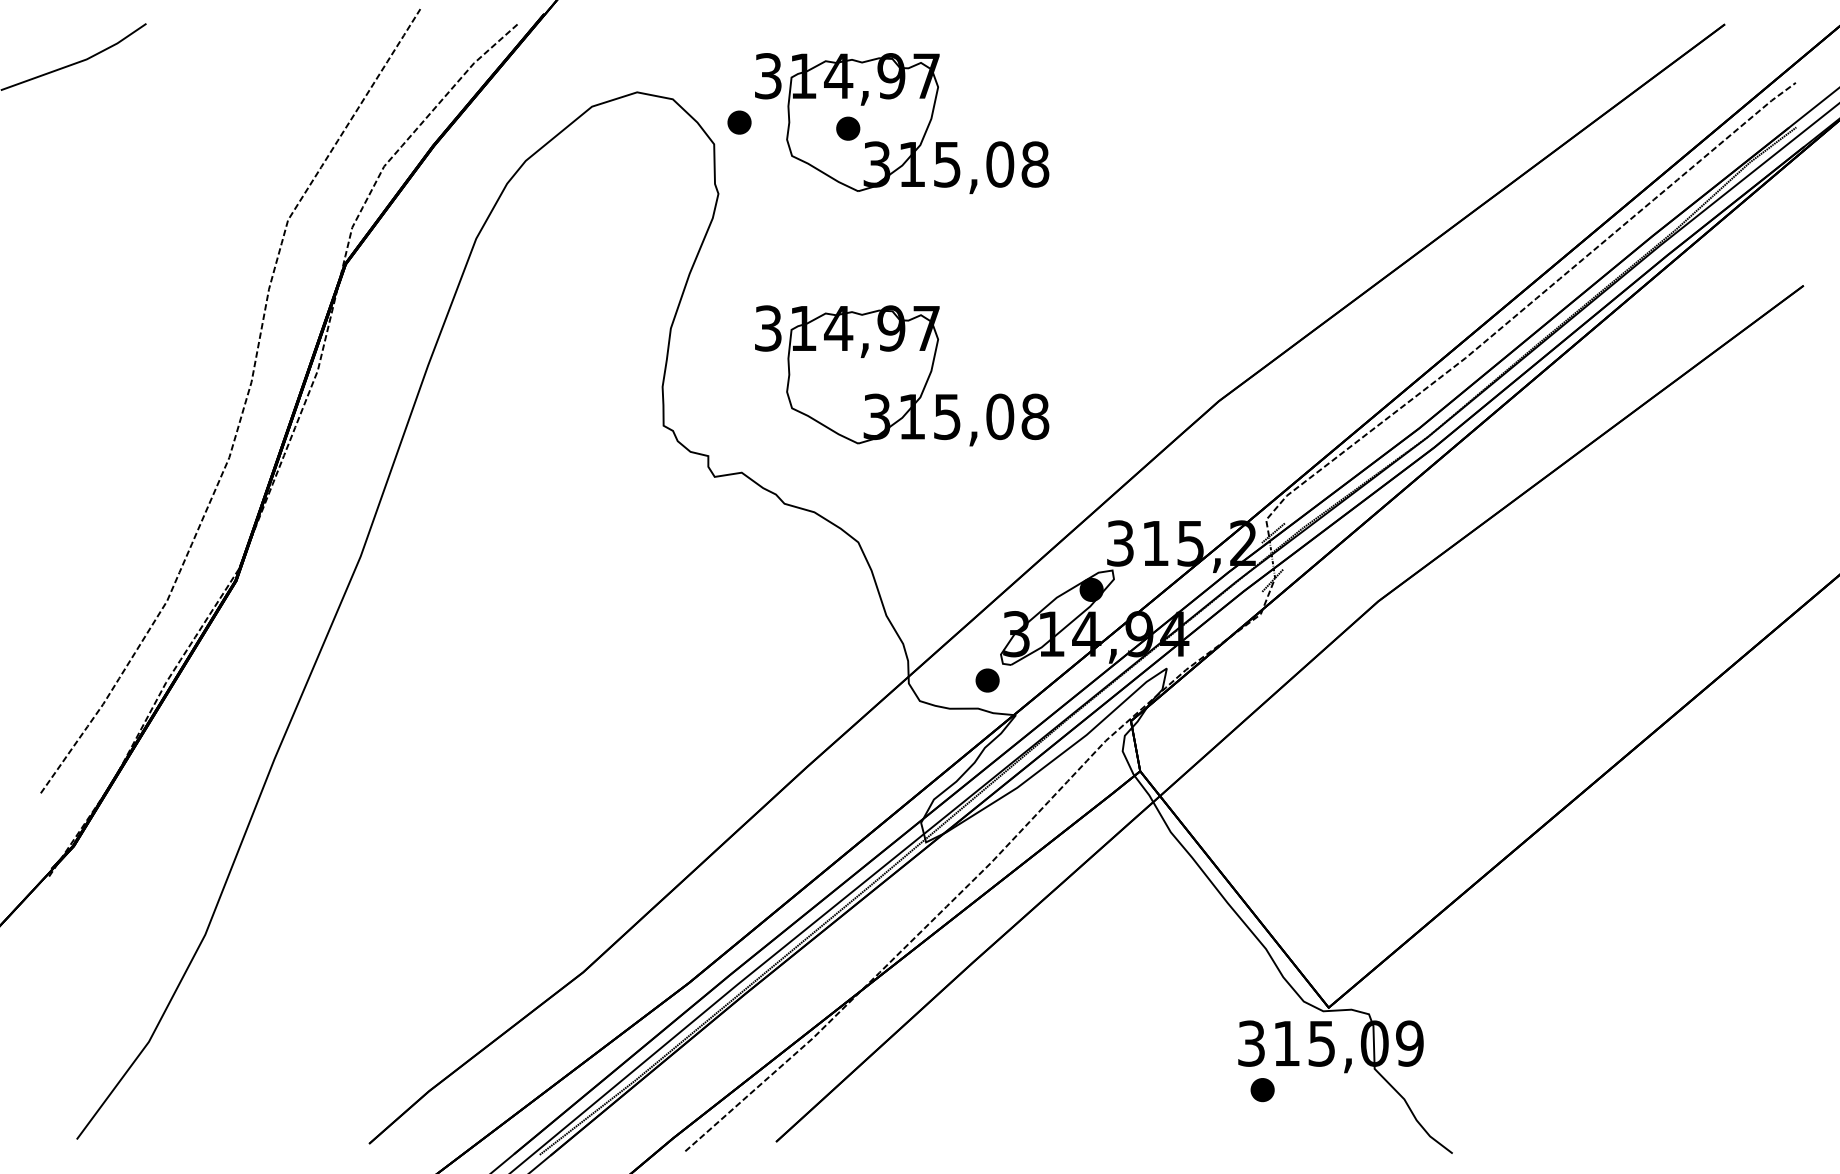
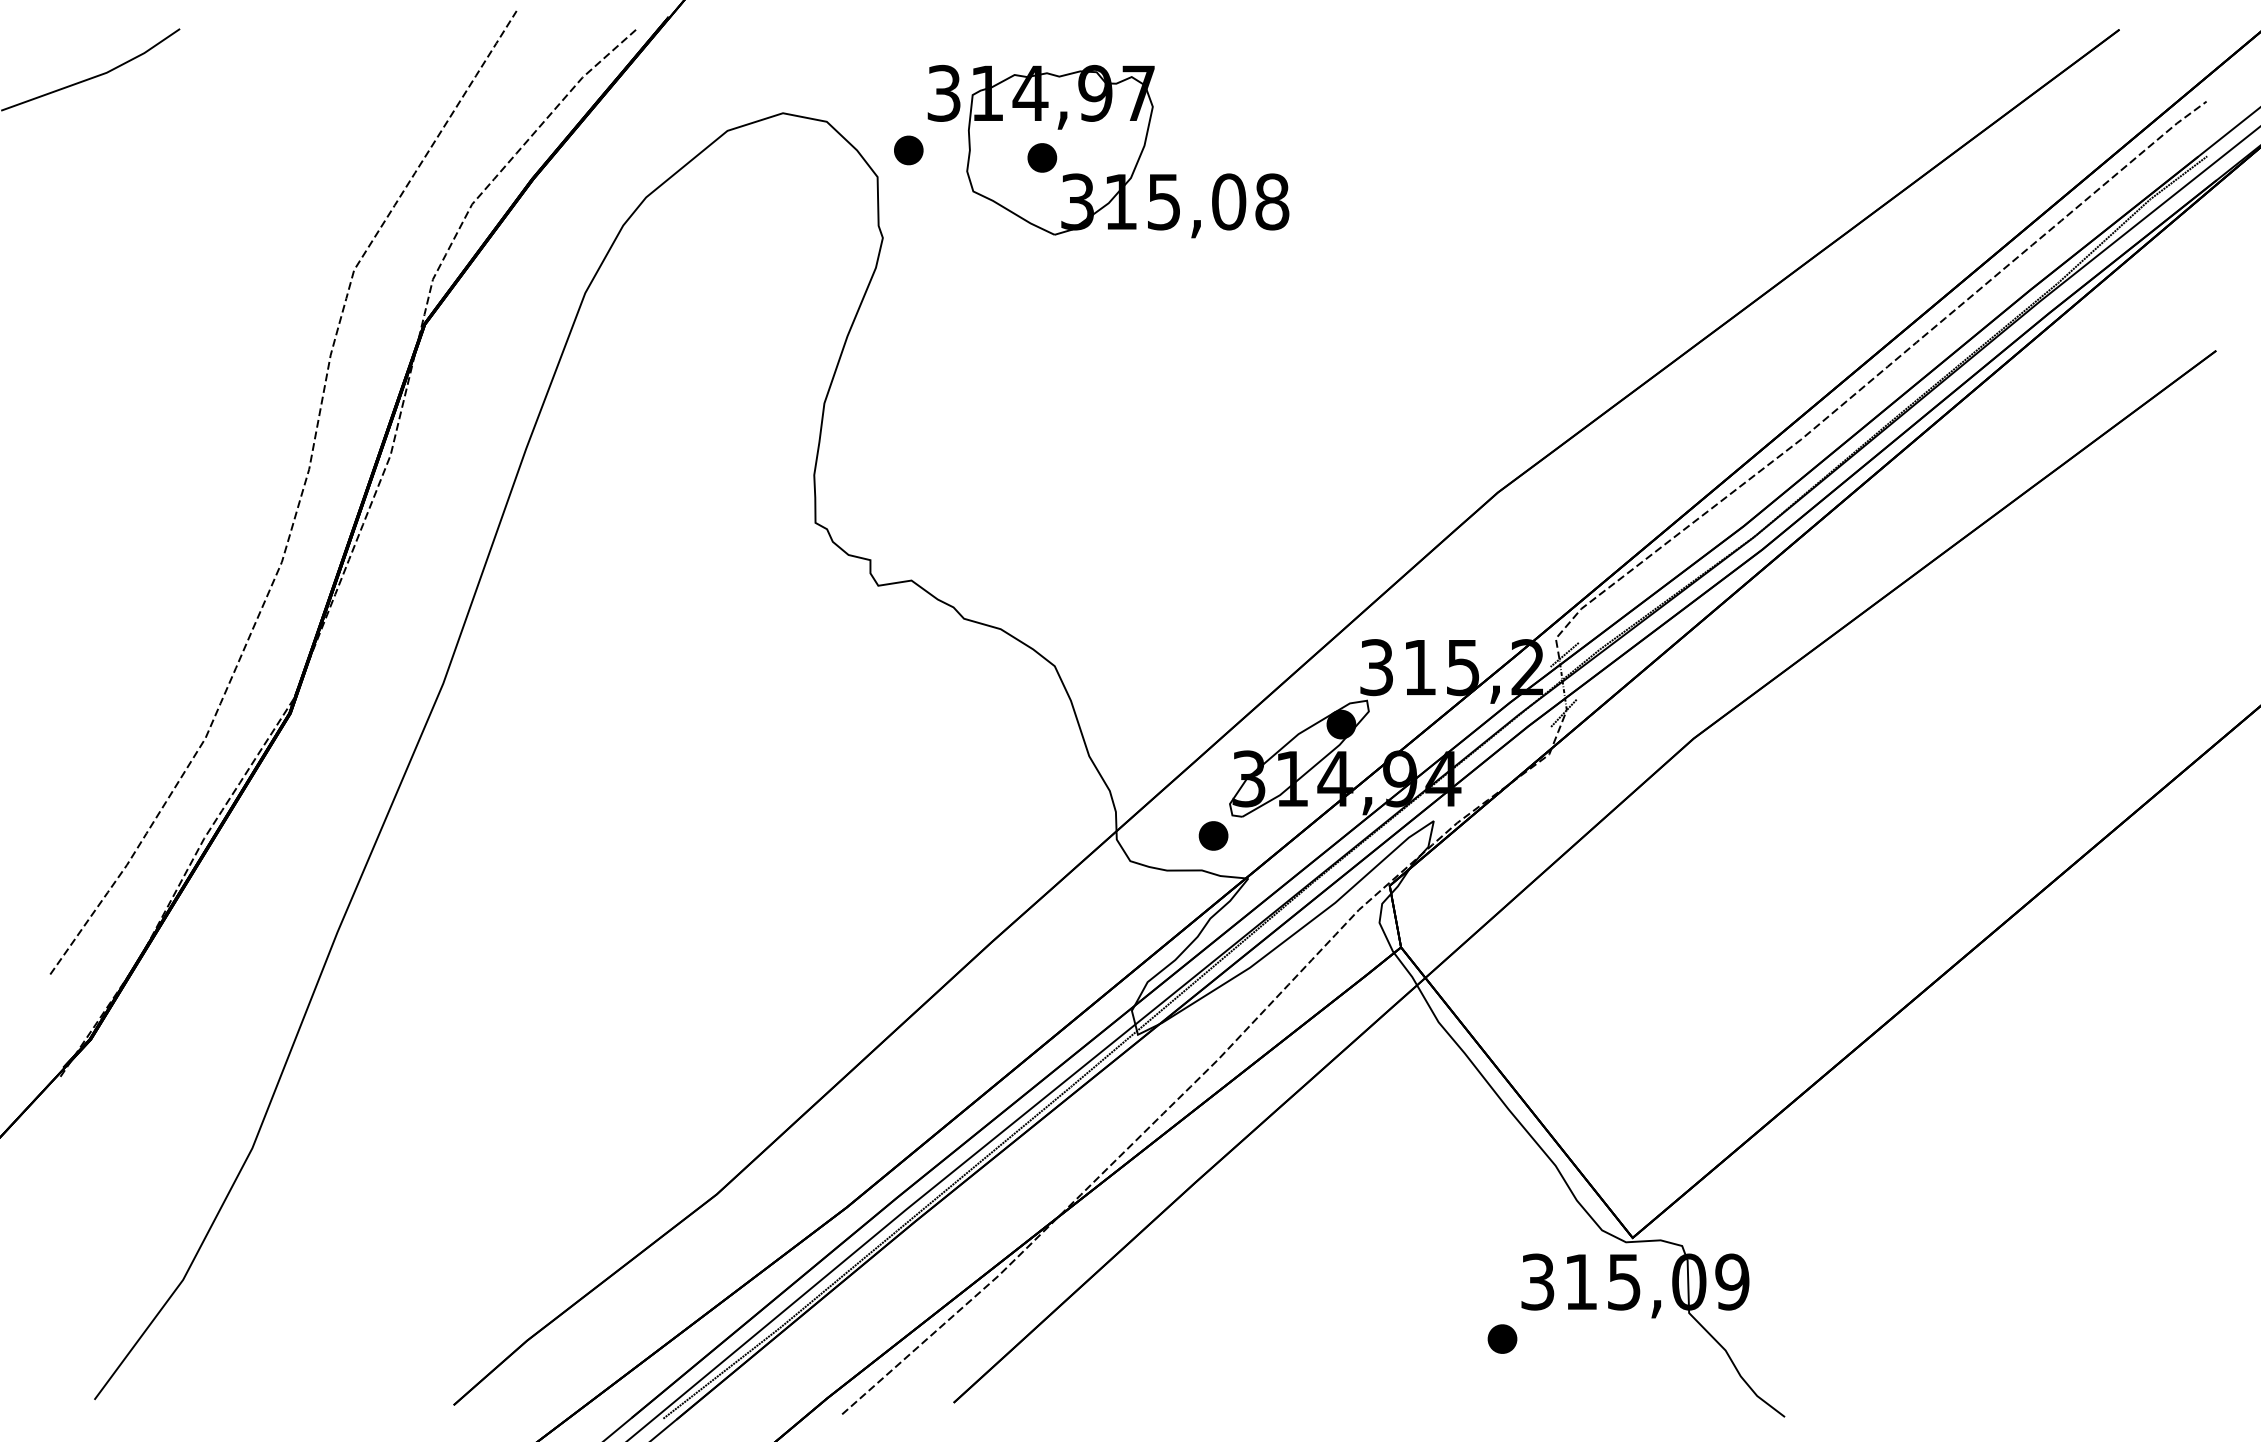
part: (902, 375) -> (1108, 461), removed
part: (1262, 1089) -> (1502, 1338), moved

